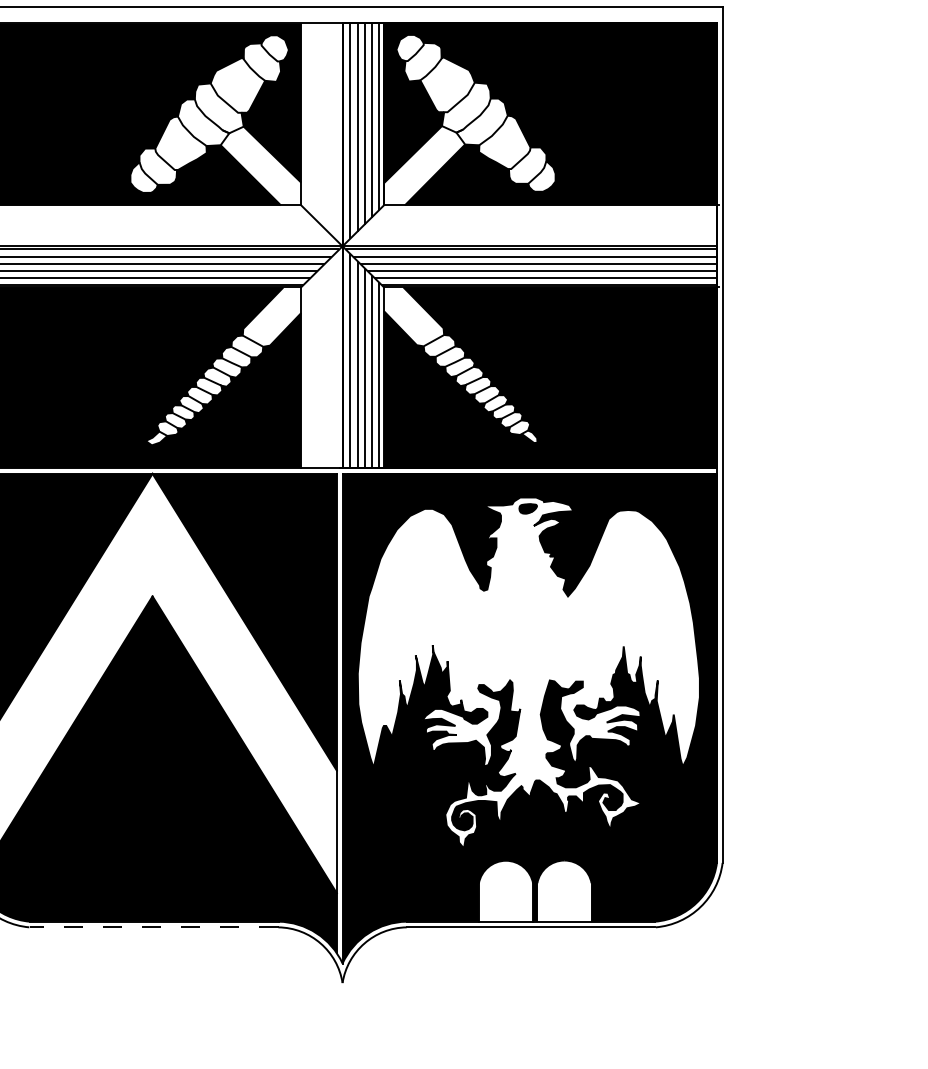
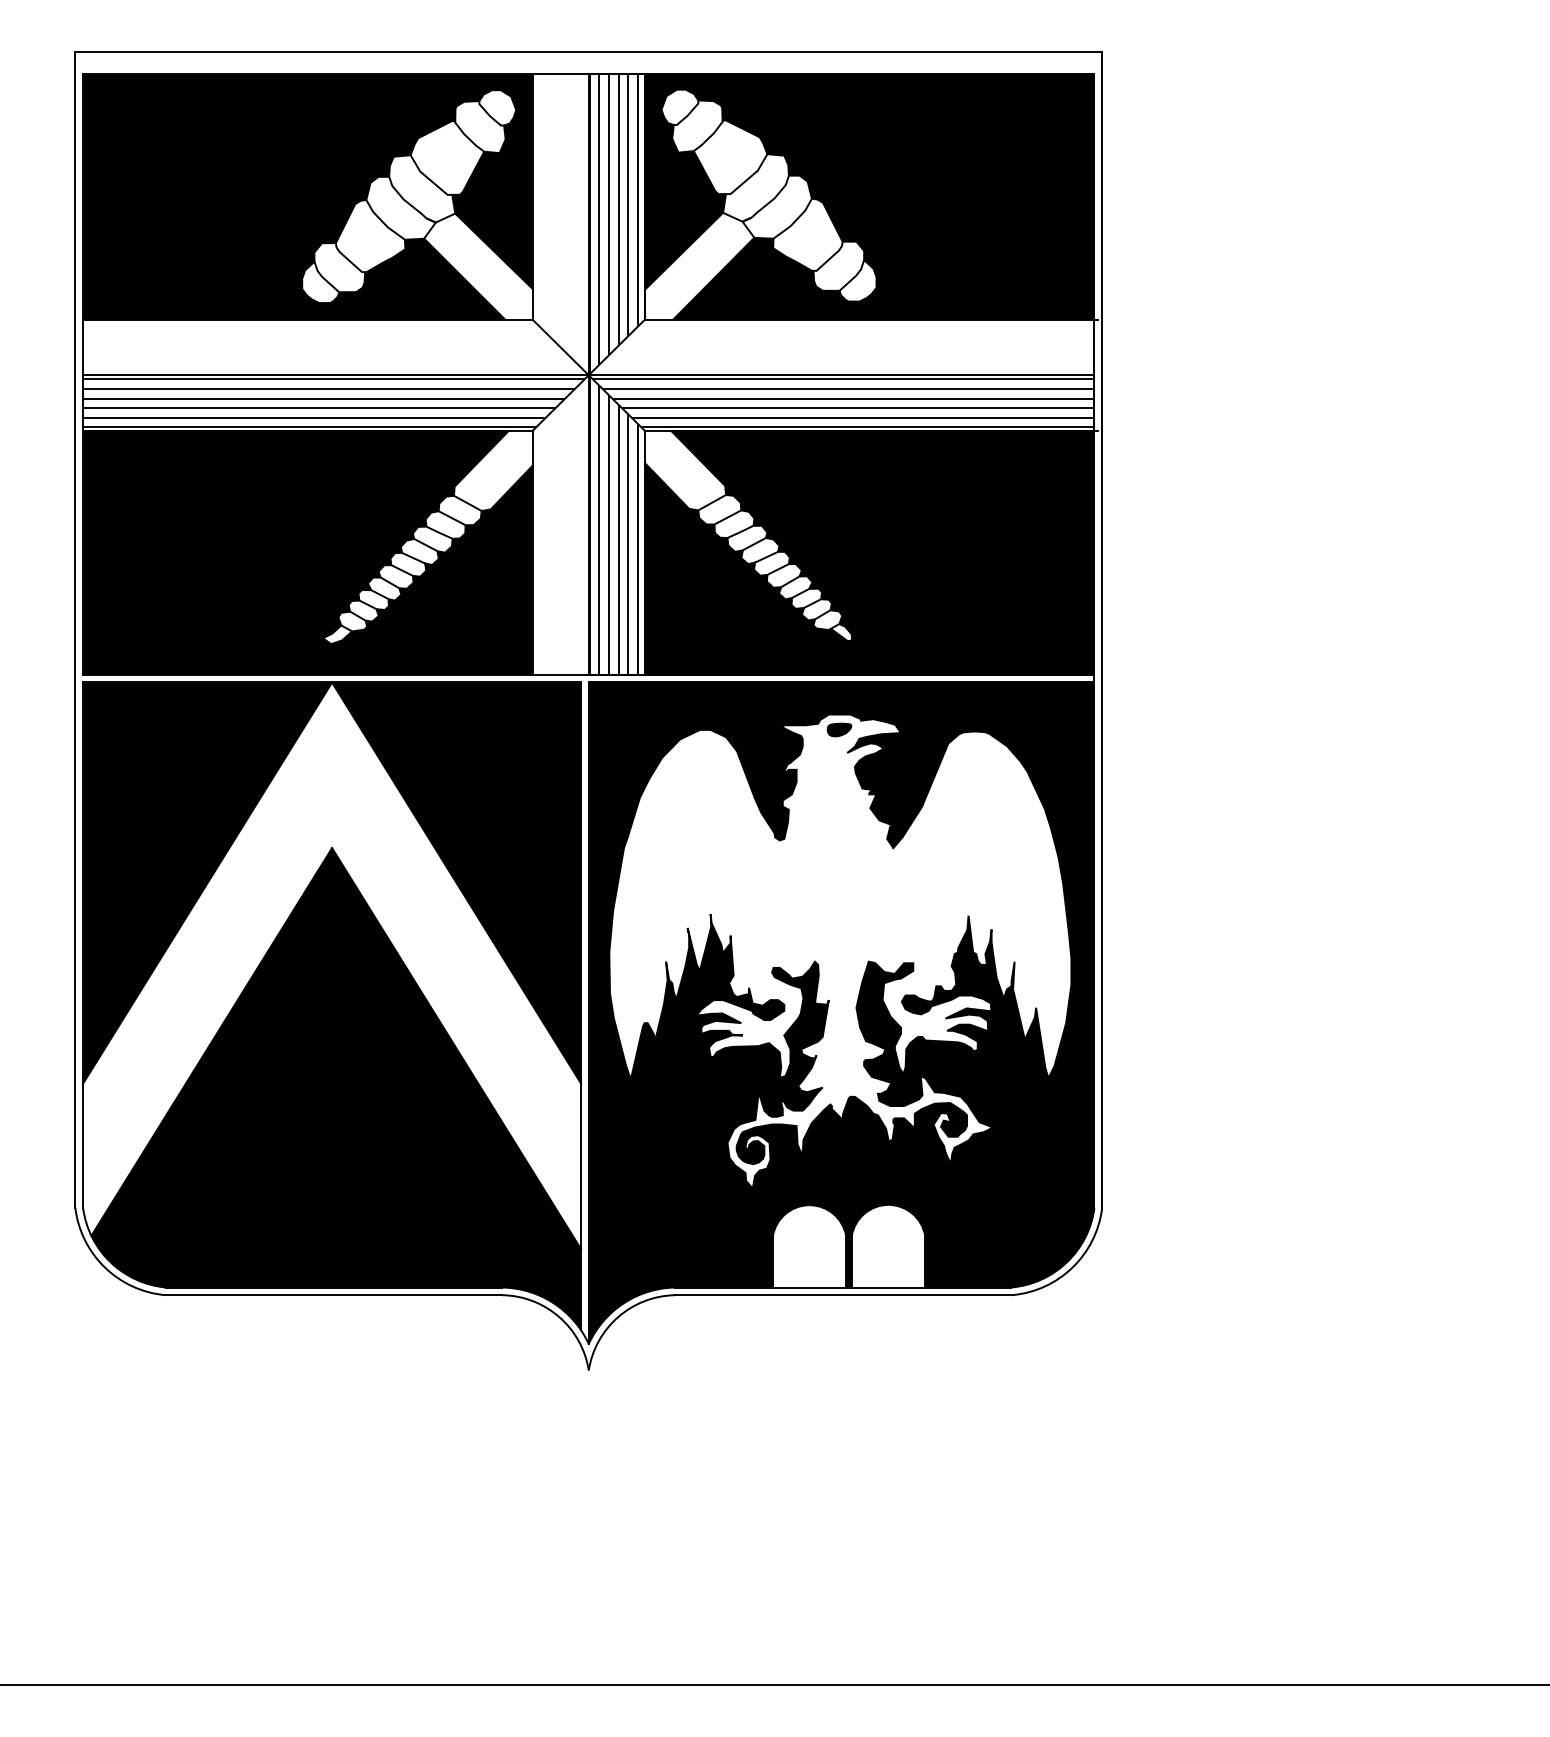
line: (154, 927) -> (334, 1295), dashed -> solid

